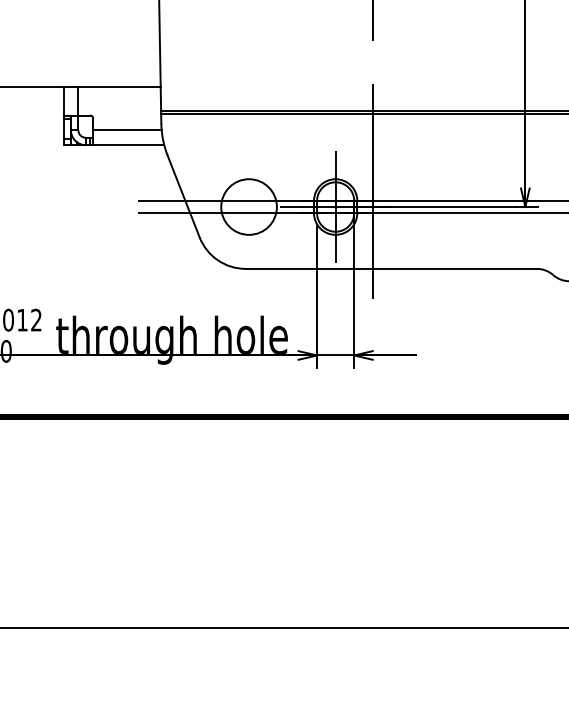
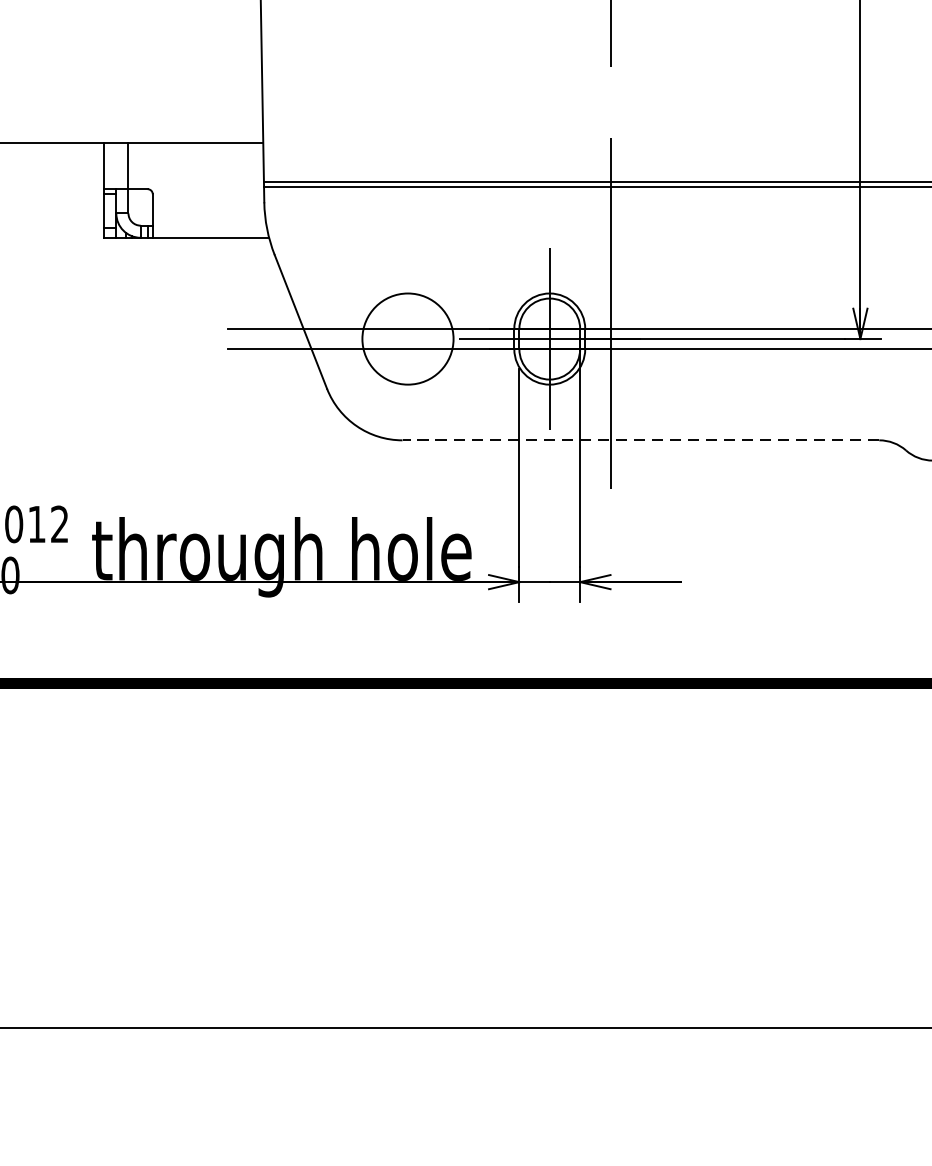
line: (127, 130) -> (208, 213), removed
line: (391, 268) -> (641, 439), solid -> dashed

